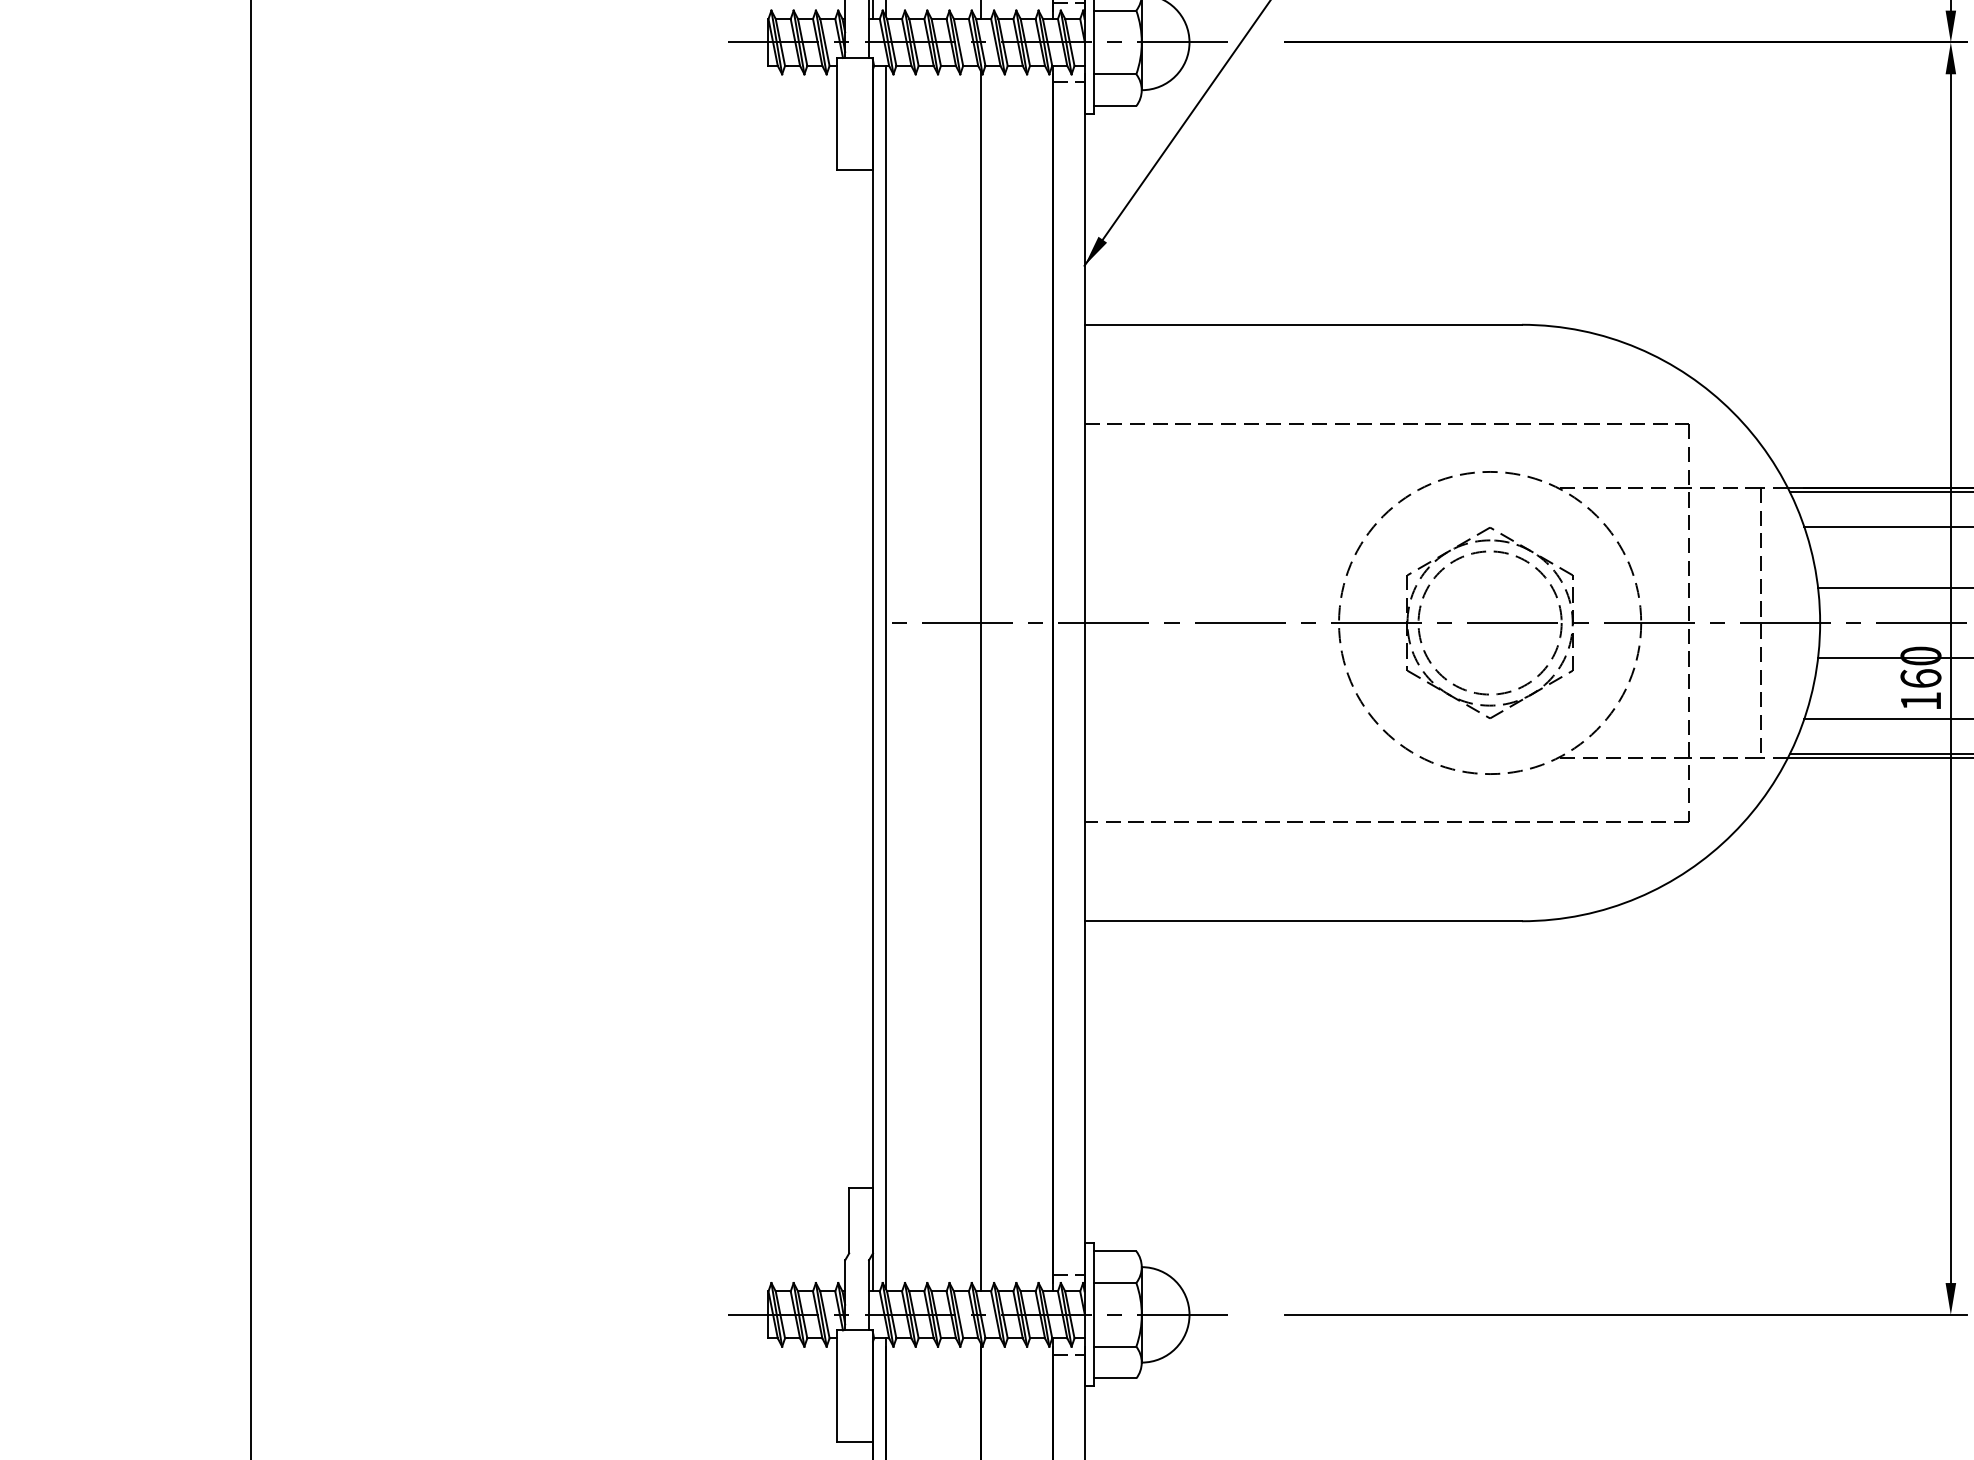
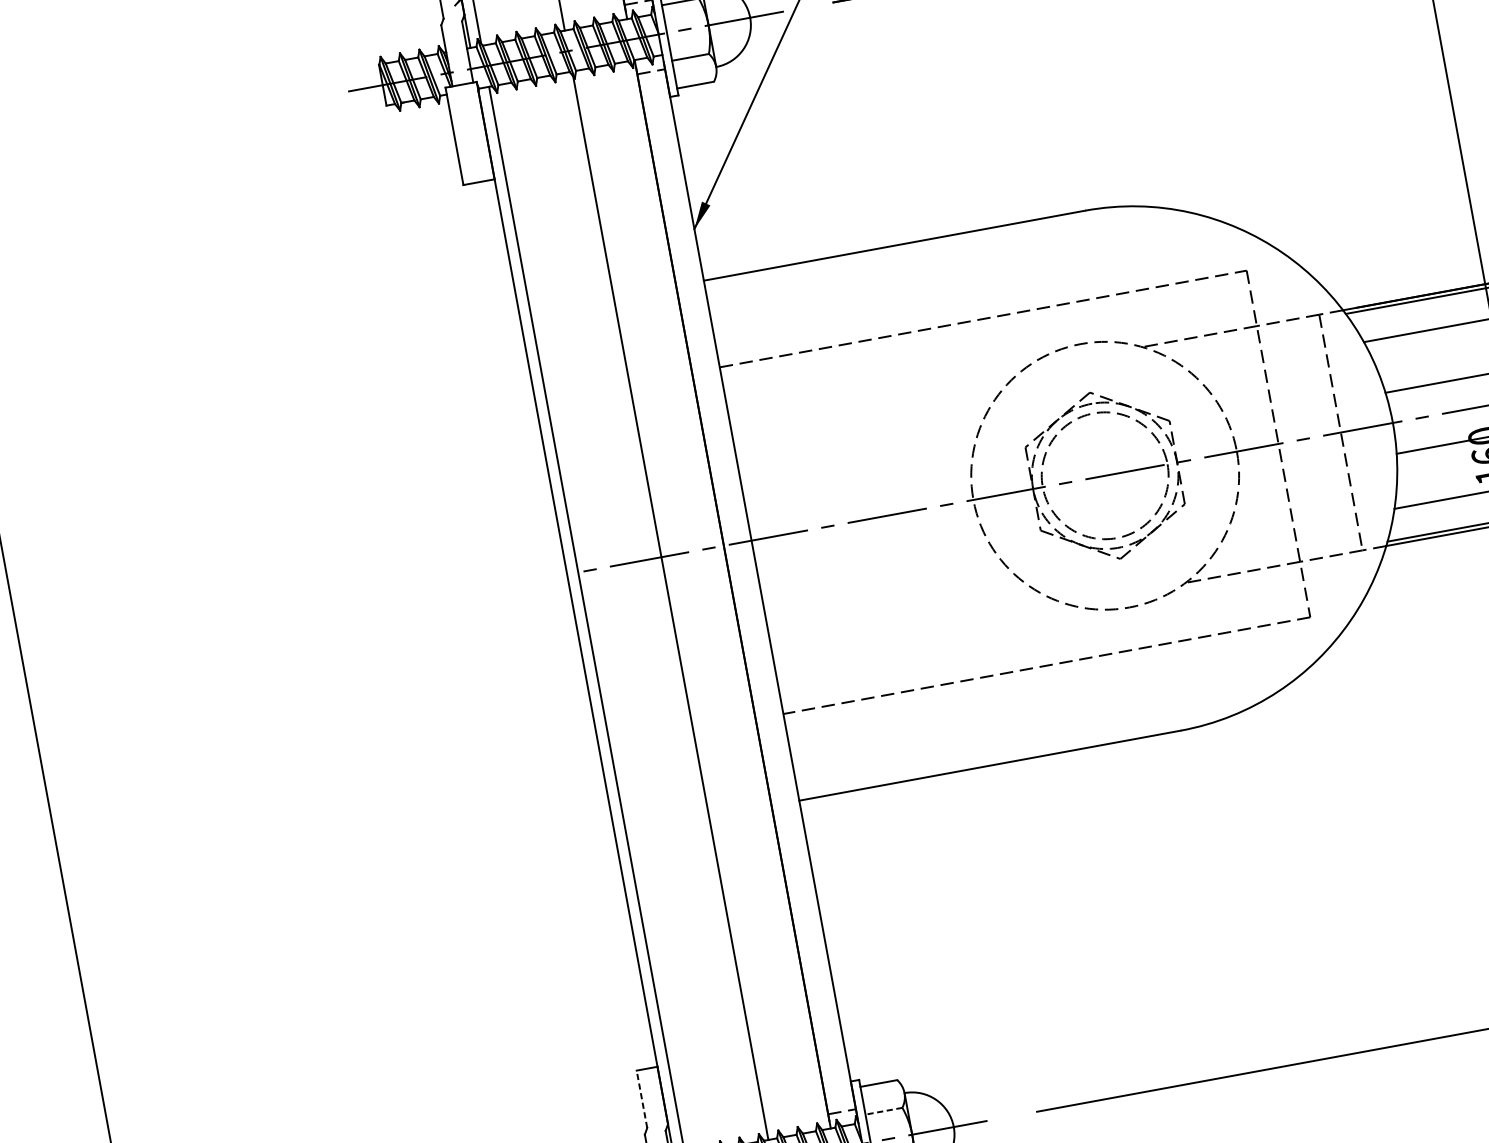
line: (849, 1220) -> (642, 1099), solid -> dashed
line: (1114, 1283) -> (883, 1111), solid -> dashed

